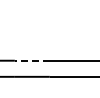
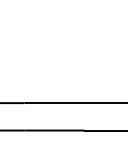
line: (31, 60) -> (53, 102), dashed -> solid

